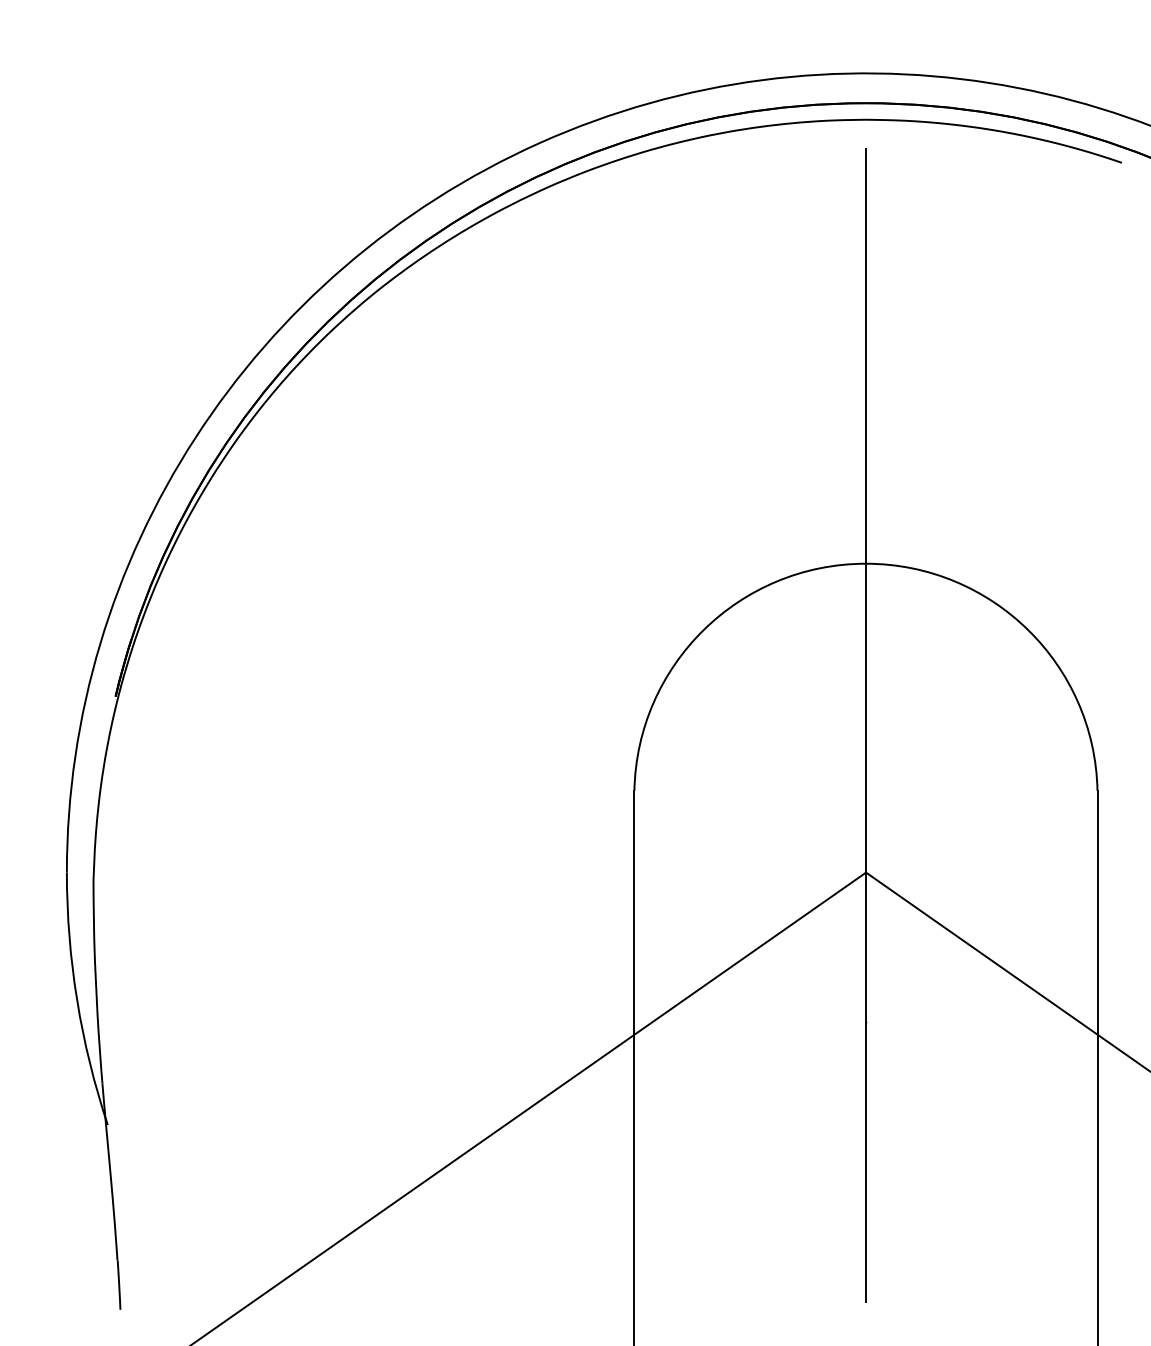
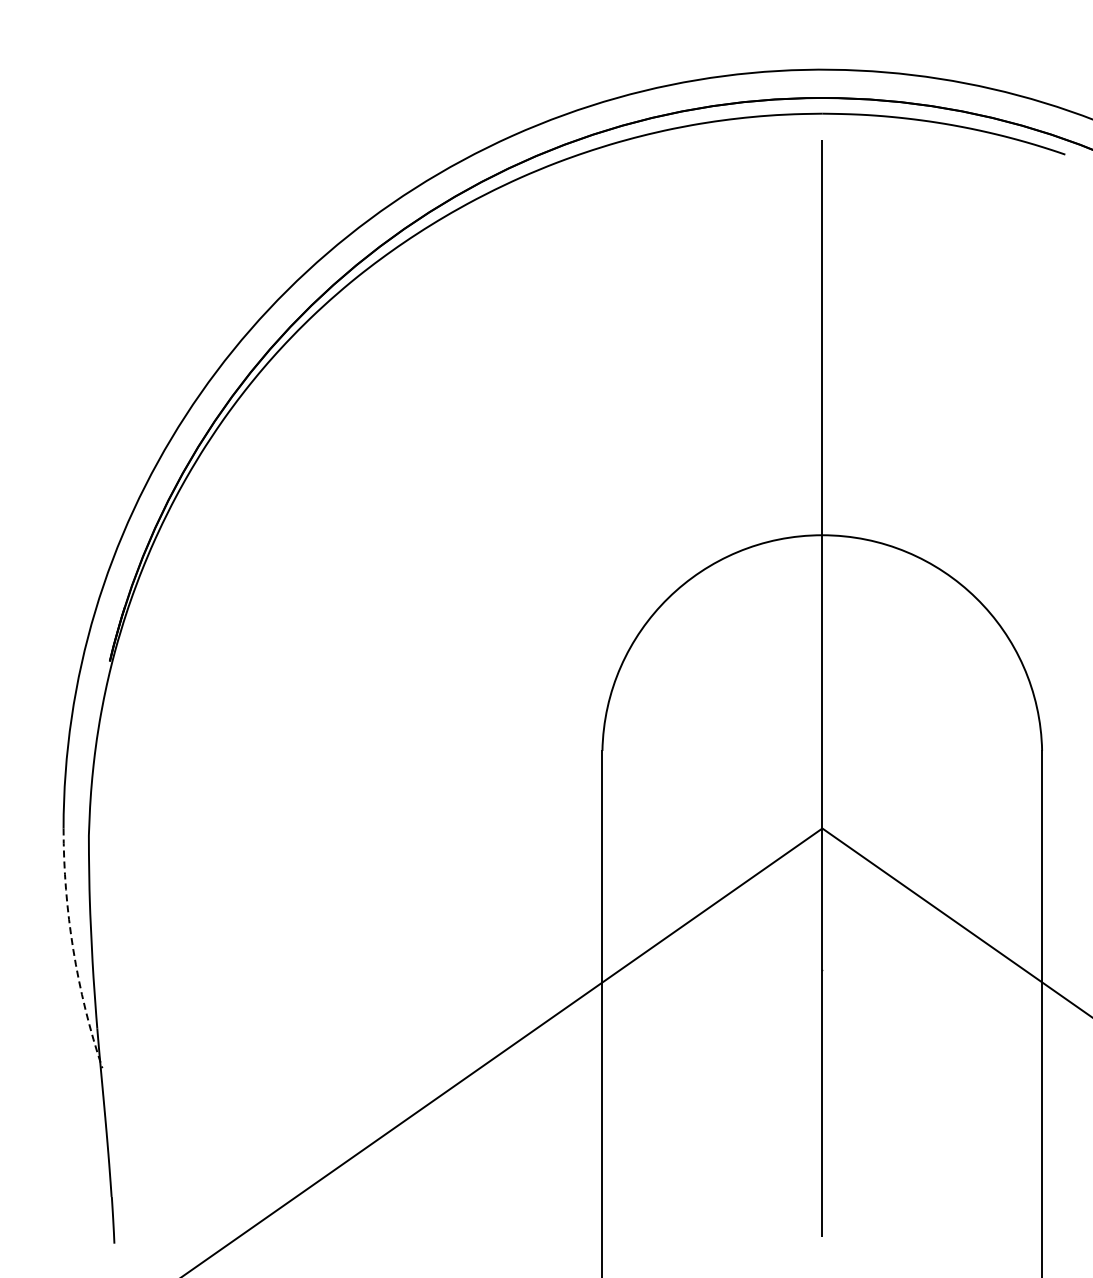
arc: (77, 1000) -> (73, 949), solid -> dashed

